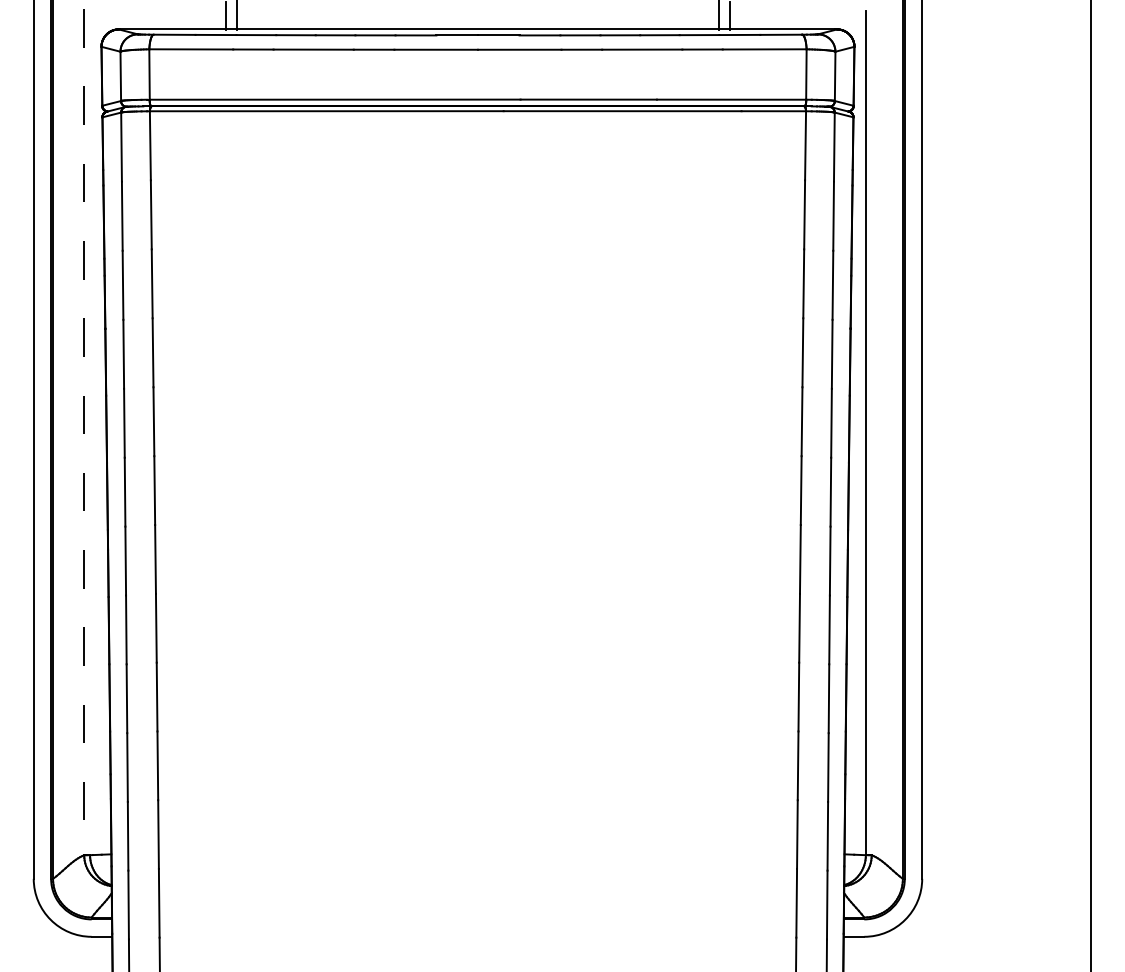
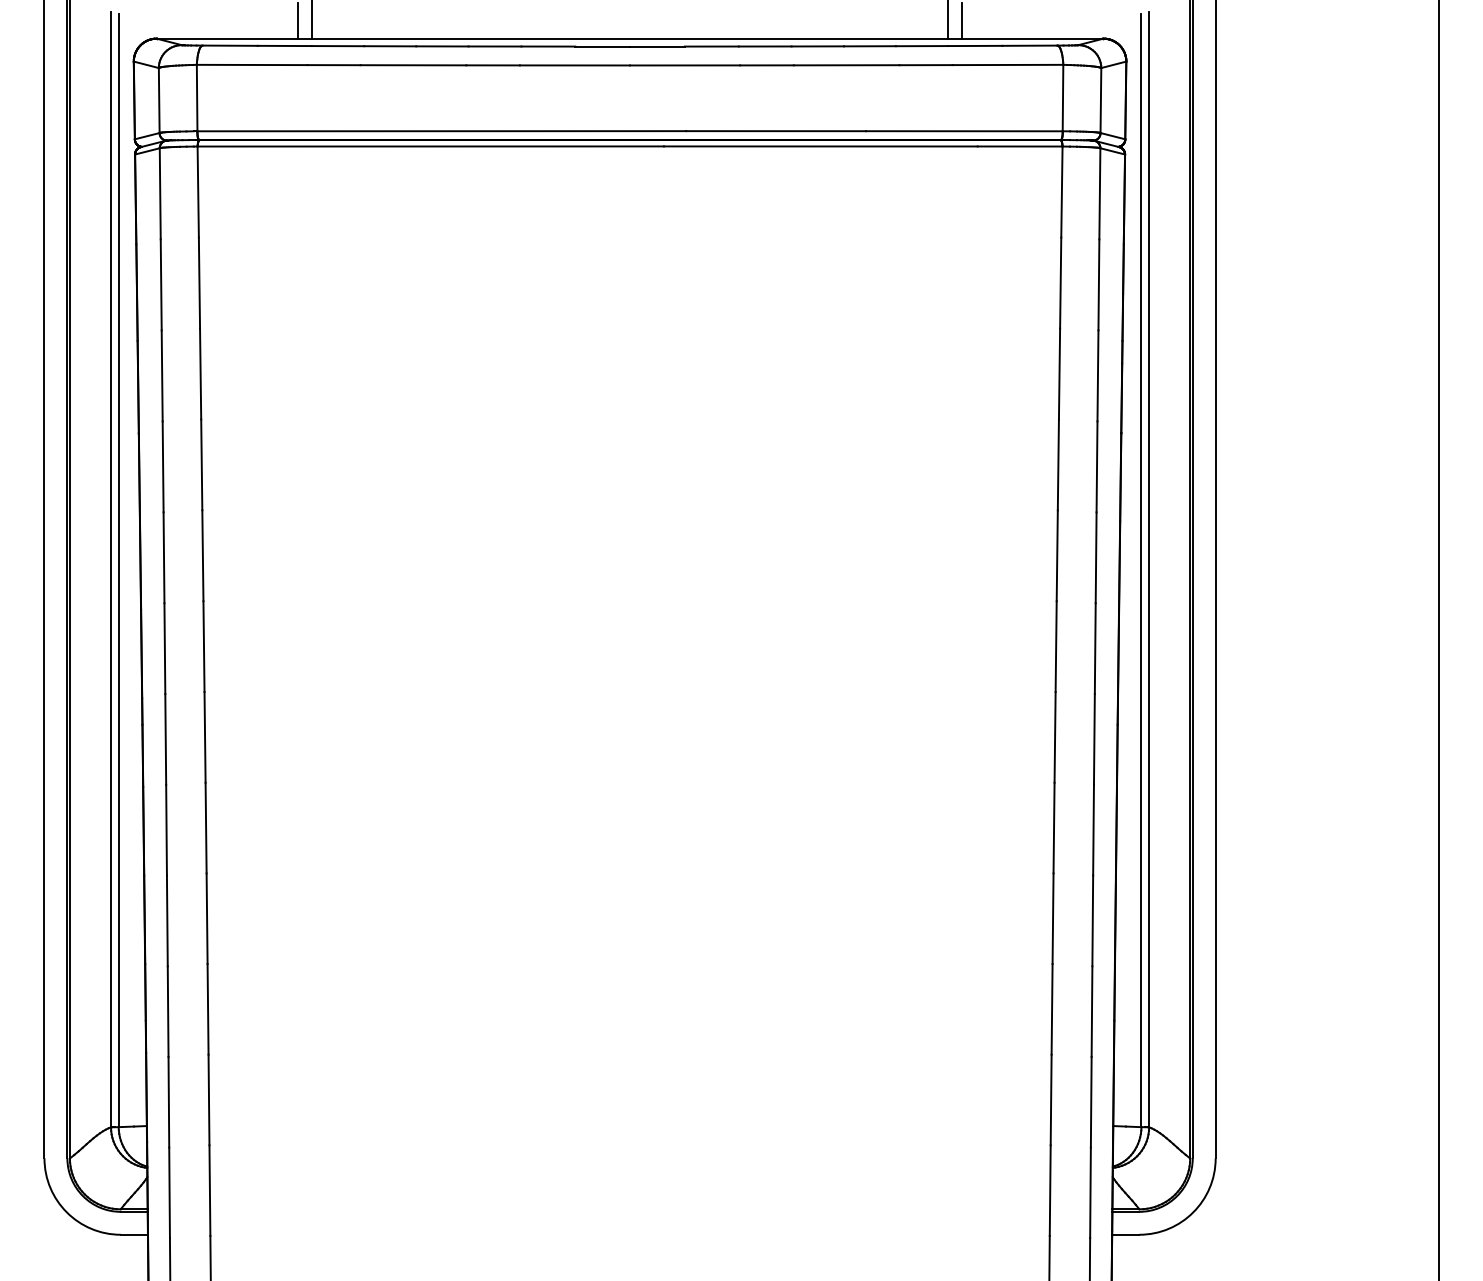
line: (84, 432) -> (111, 569), dashed -> solid
line: (89, 432) -> (118, 570), added
line: (872, 432) -> (1149, 569), added

